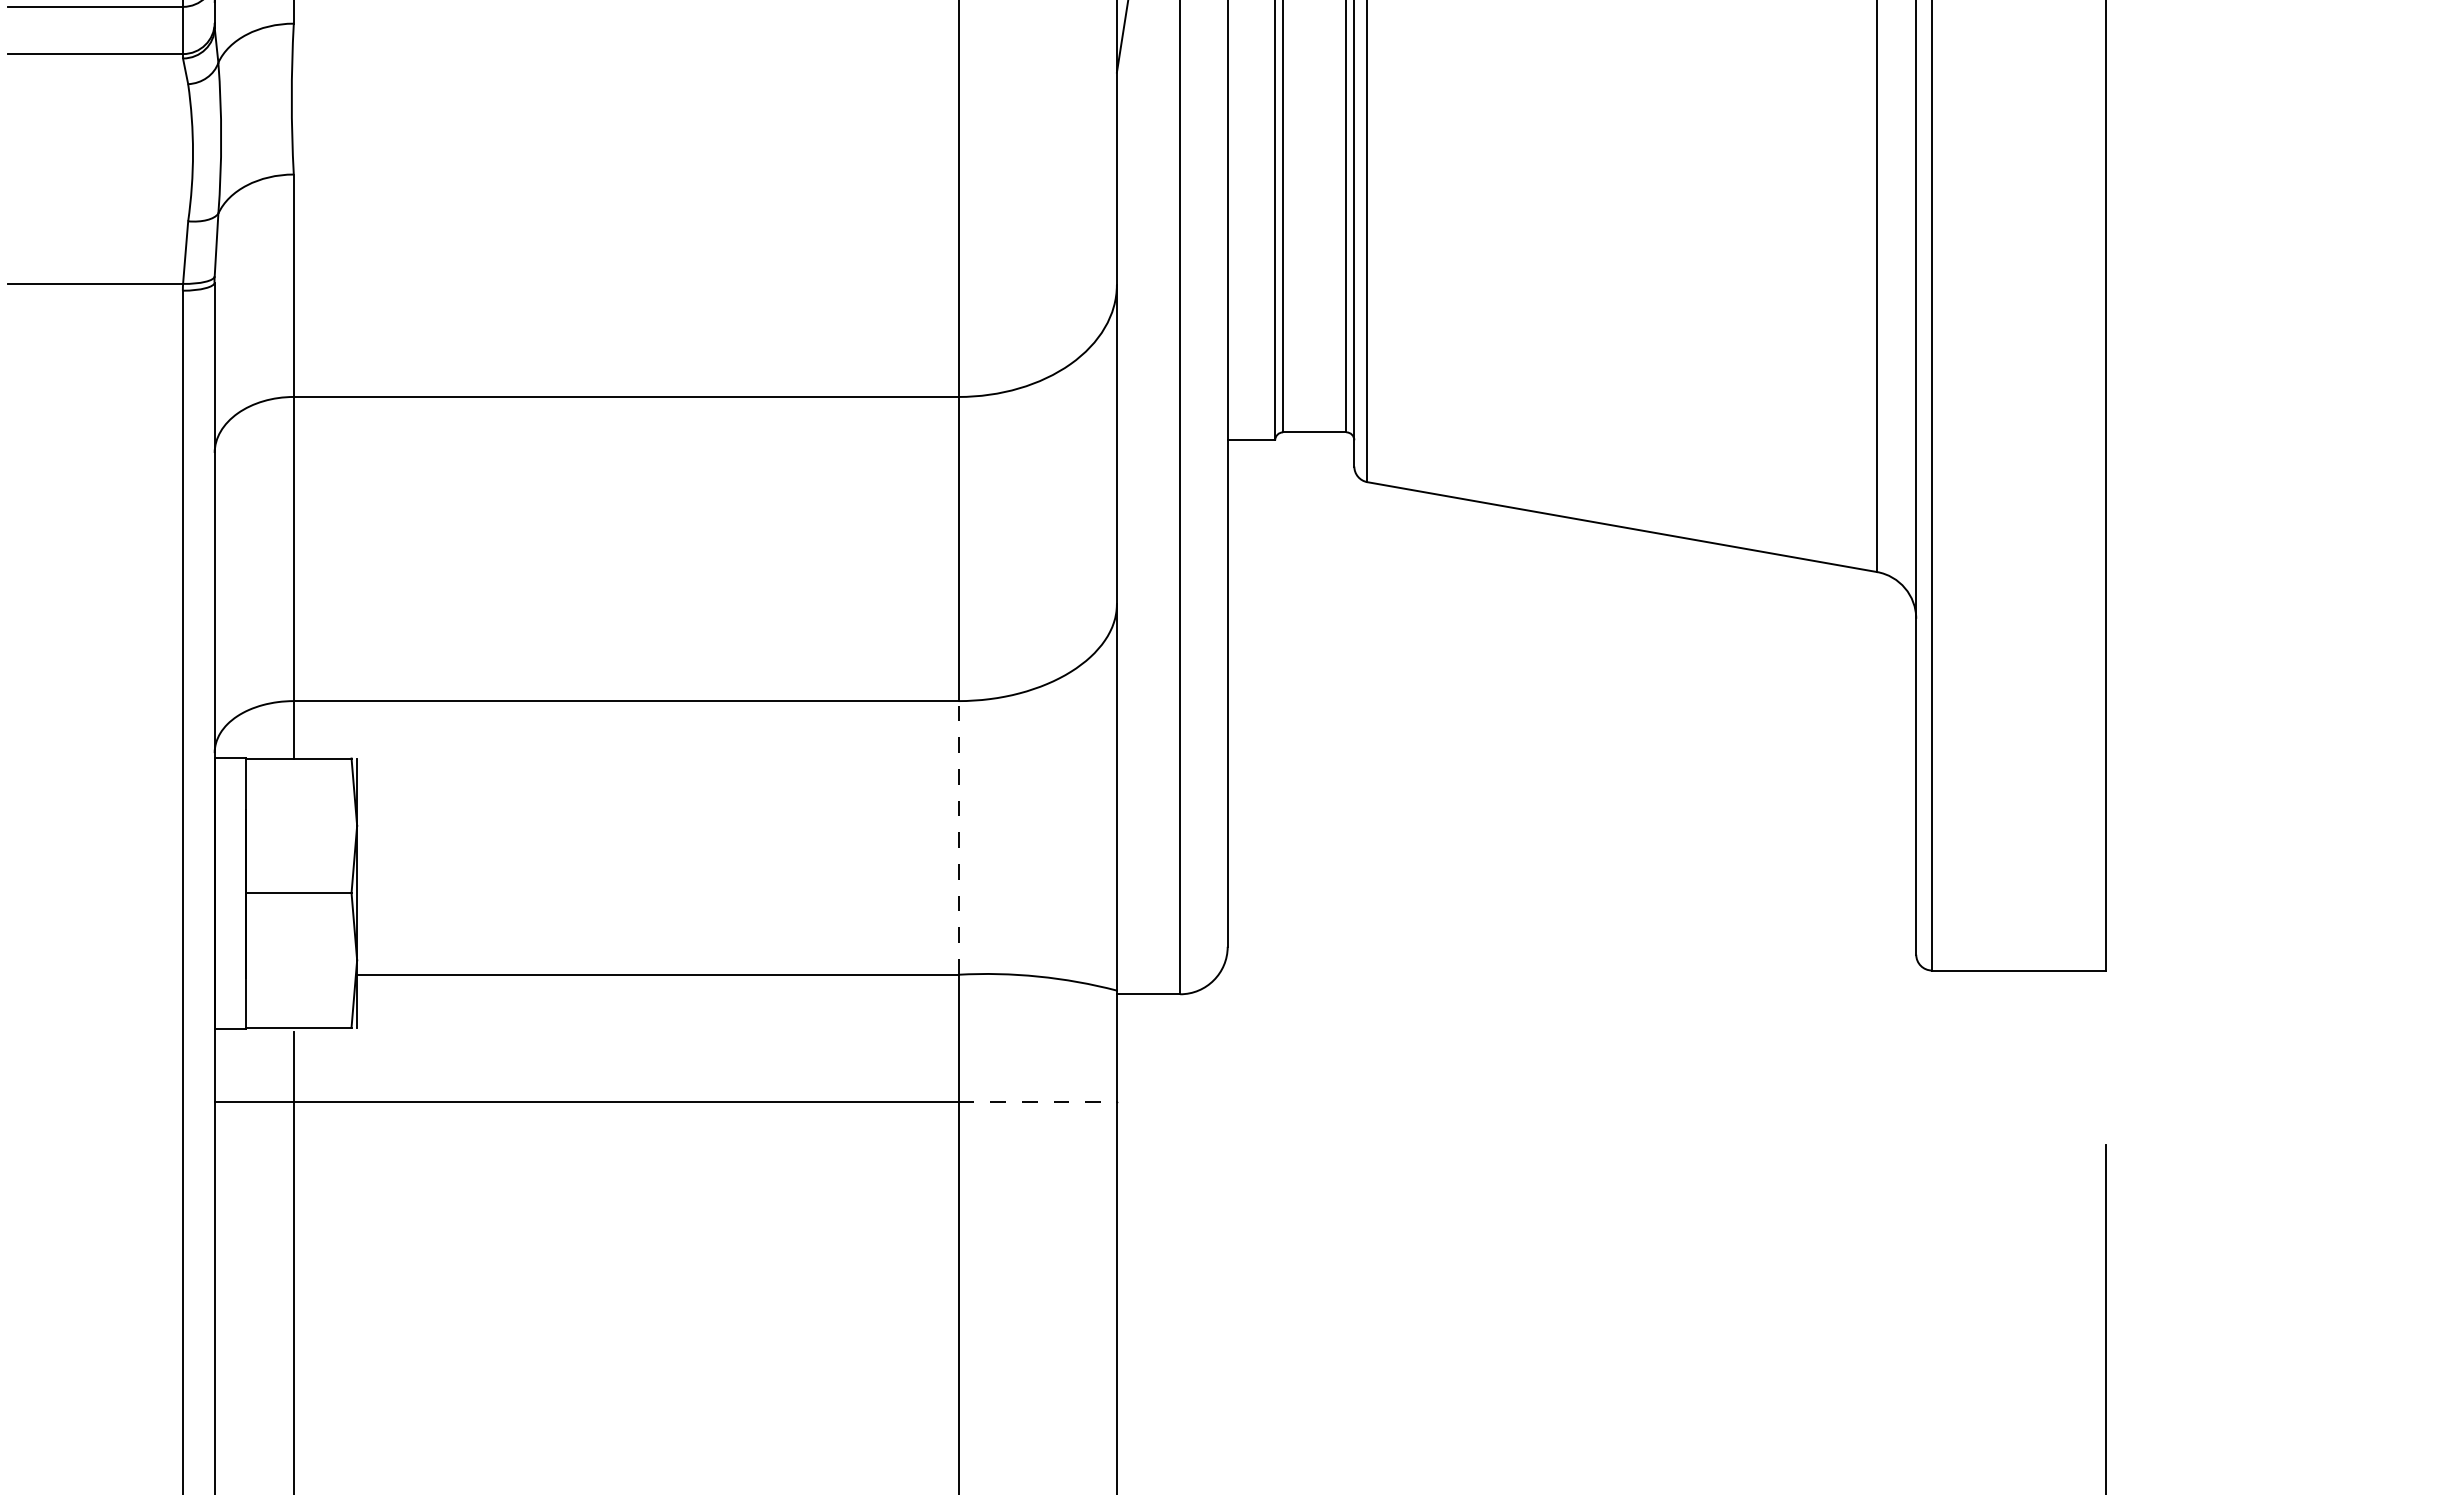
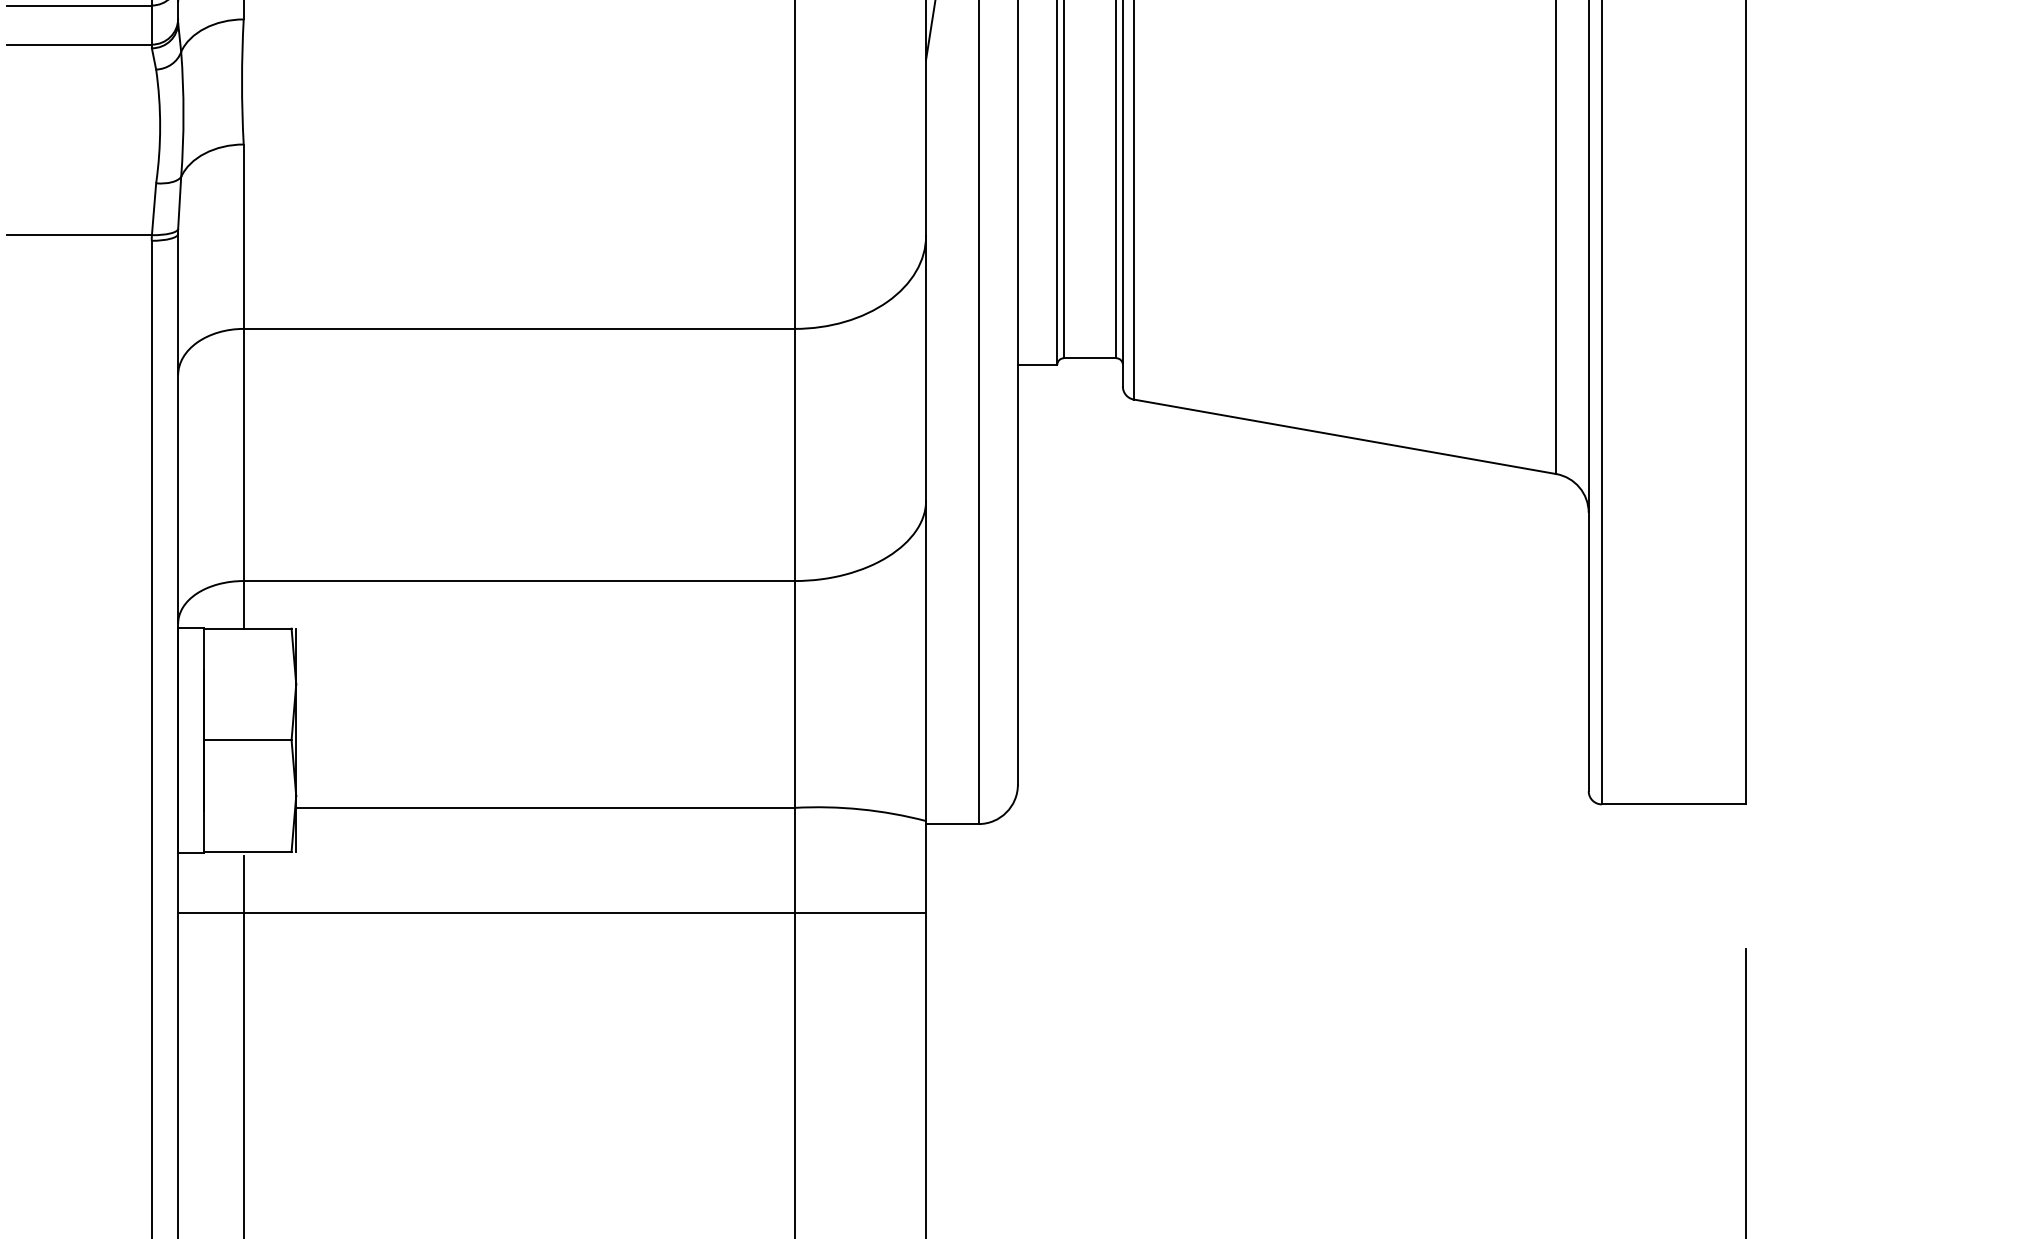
line: (958, 837) -> (794, 694), dashed -> solid
line: (1038, 1102) -> (861, 913), dashed -> solid

